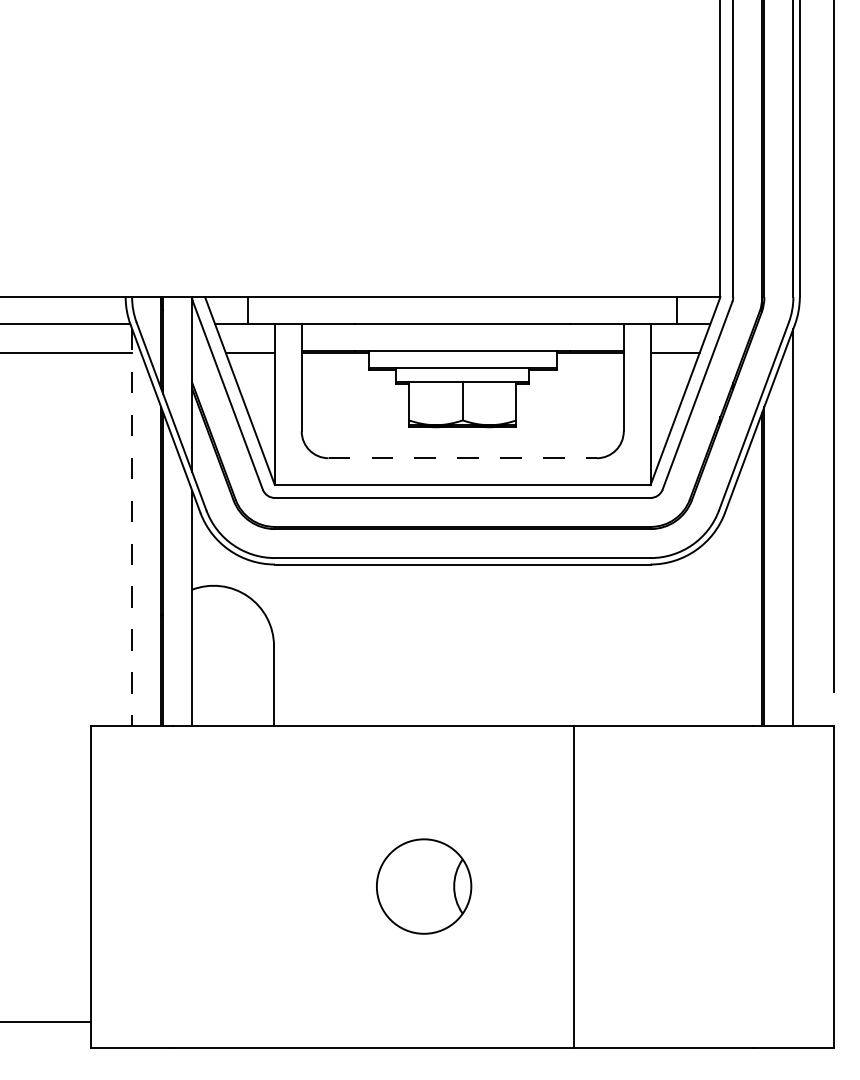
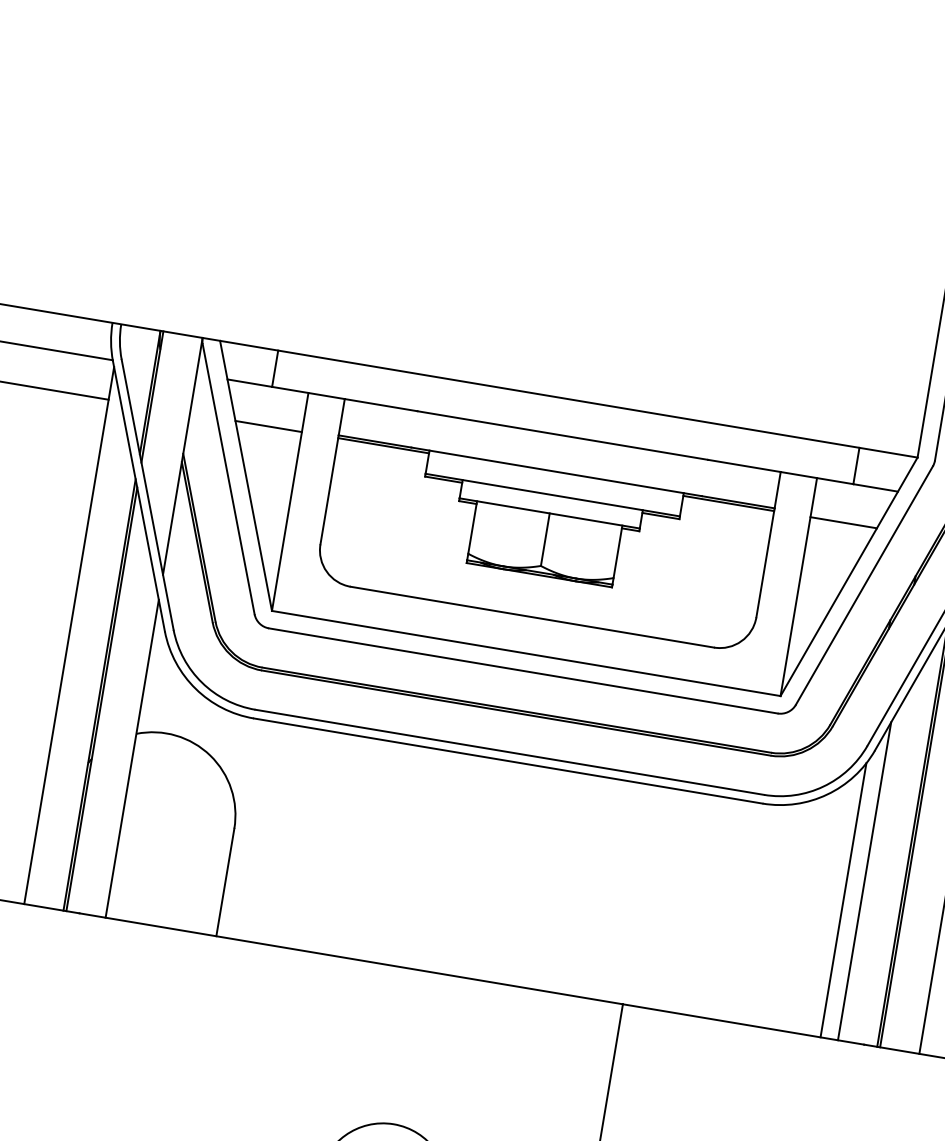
line: (463, 458) -> (533, 617), dashed -> solid
line: (132, 527) -> (69, 636), dashed -> solid
line: (733, 607) -> (865, 880), added
line: (720, 624) -> (843, 900), added

